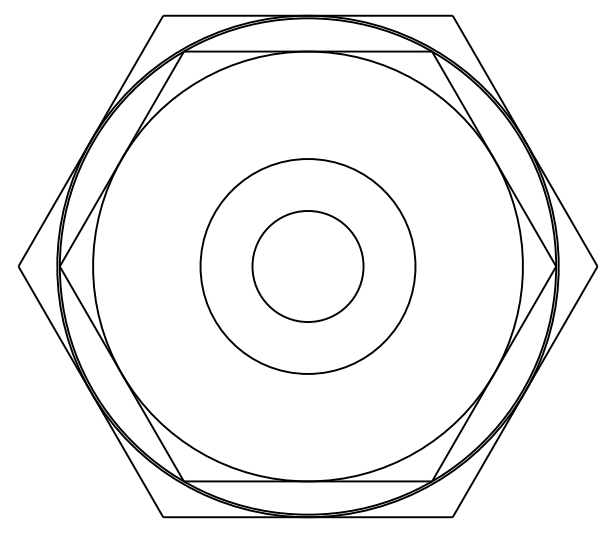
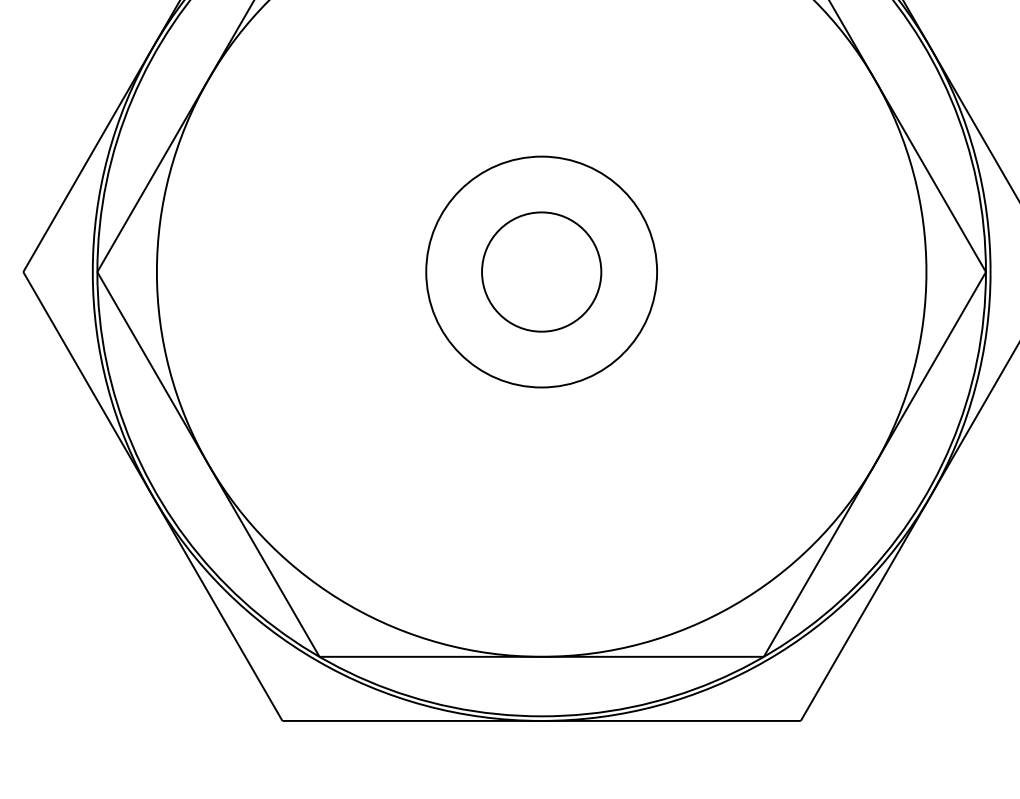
circle: (307, 266) -> (540, 272), size x0.6
circle: (307, 266) -> (540, 272), size x0.6

